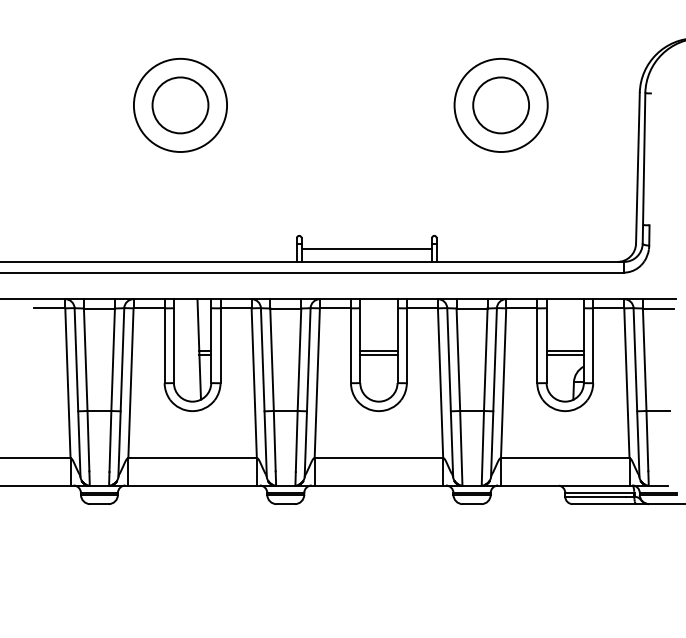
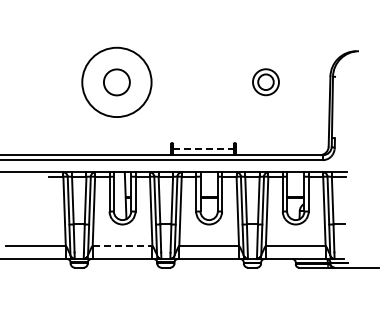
part: (500, 103) -> (265, 81), size x0.6
circle: (179, 105) -> (116, 82), size x1.6
line: (368, 249) -> (204, 149), solid -> dashed
line: (192, 458) -> (122, 246), solid -> dashed

